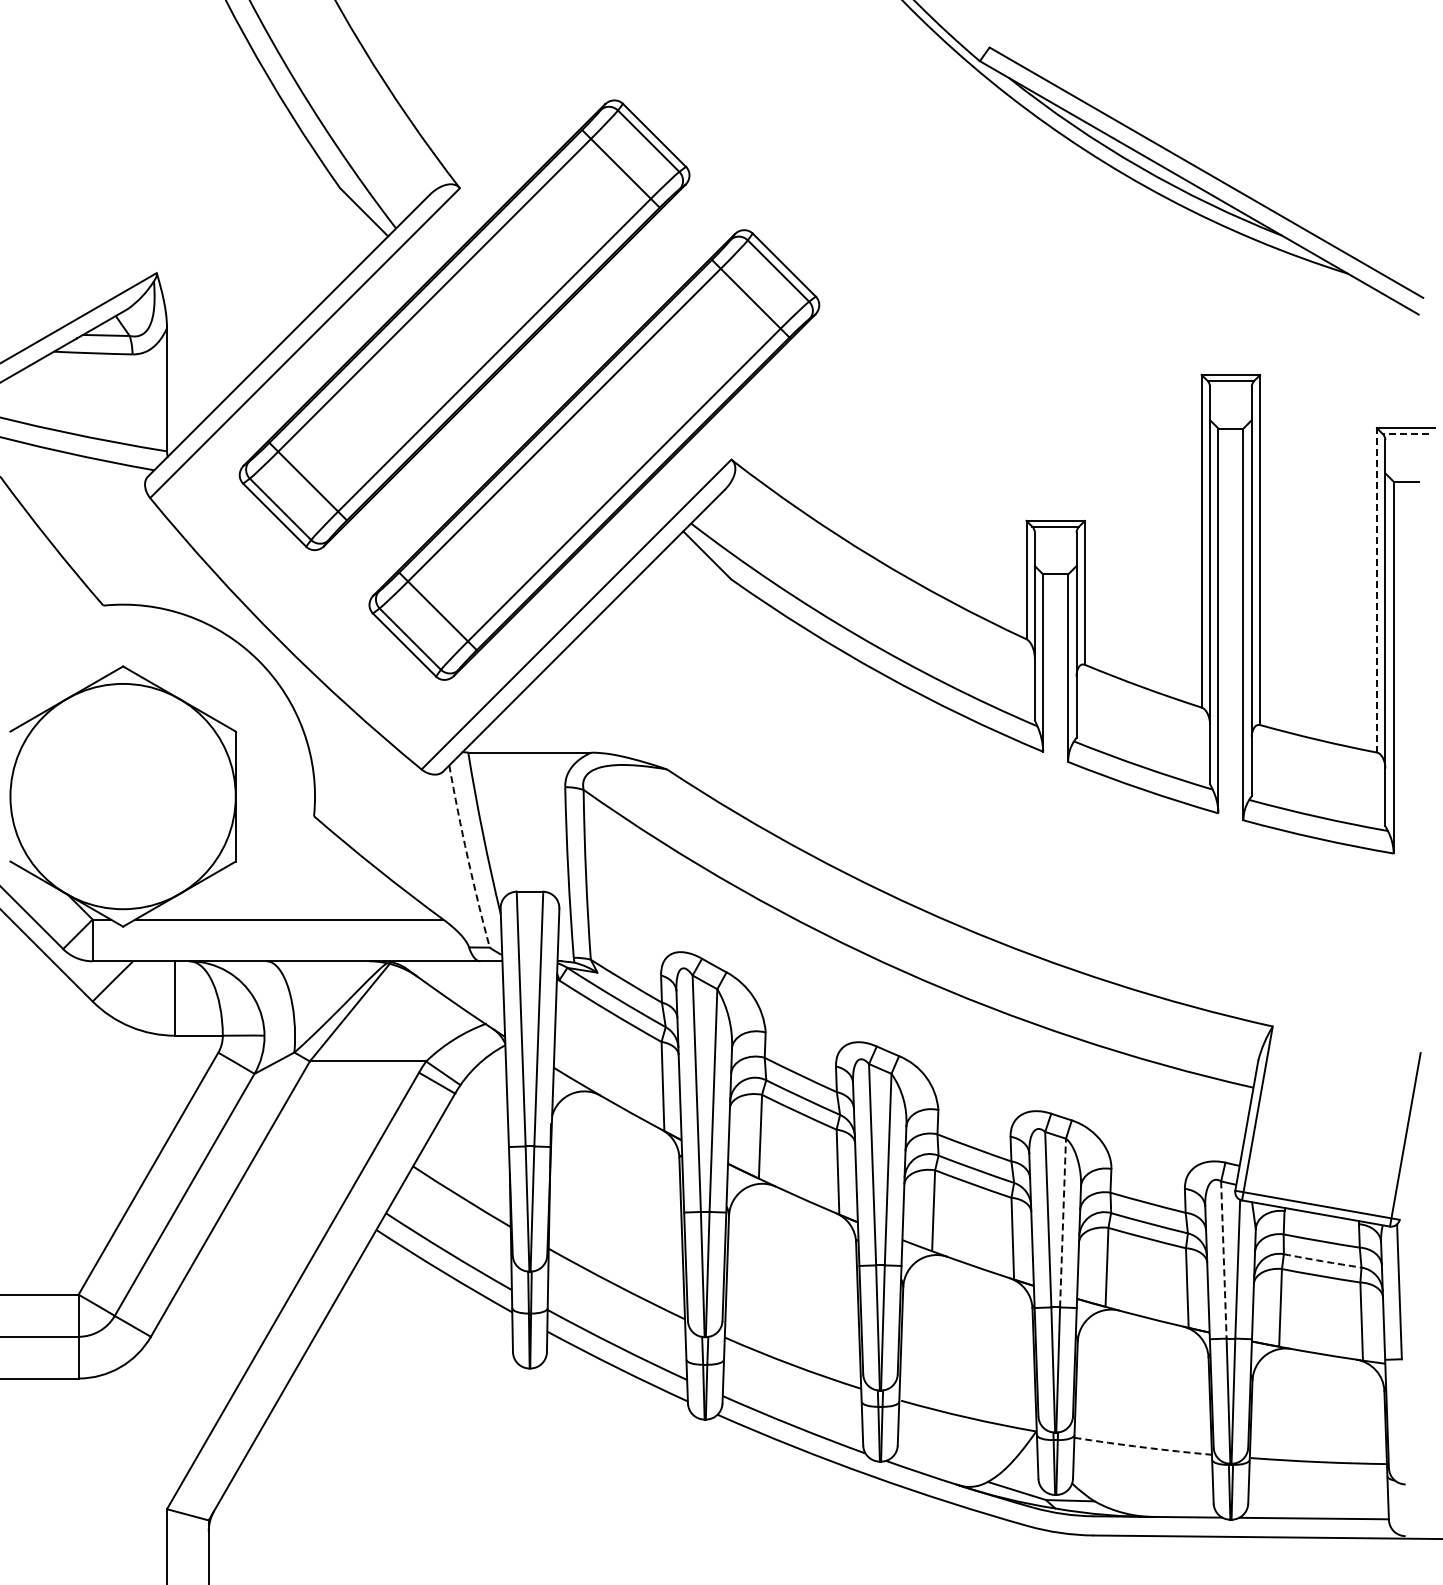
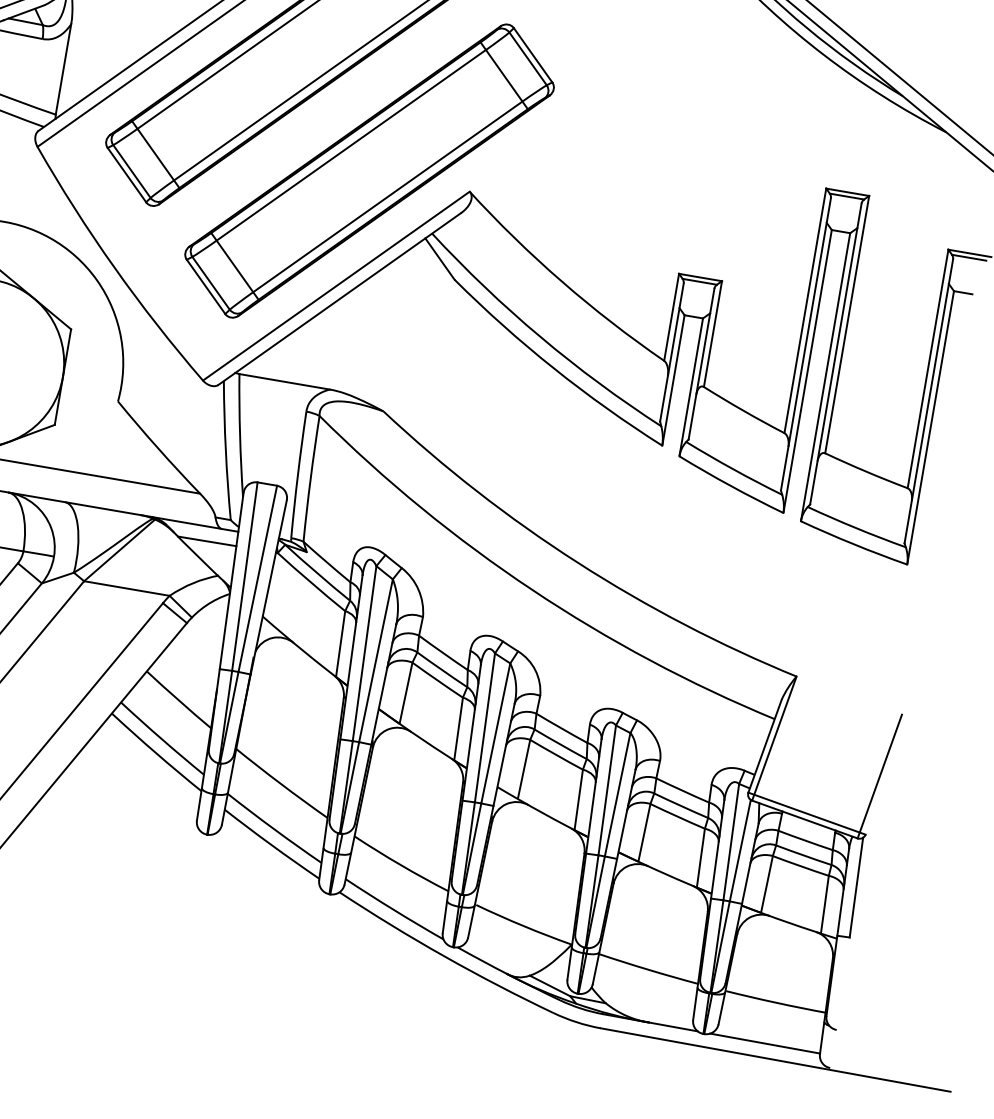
line: (1405, 434) -> (968, 257), dashed -> solid
line: (1376, 589) -> (927, 368), dashed -> solid
arc: (467, 856) -> (225, 450), dashed -> solid
line: (463, 980) -> (207, 541), added
line: (1063, 1222) -> (618, 794), dashed -> solid
line: (1223, 1260) -> (730, 842), dashed -> solid
arc: (1322, 1261) -> (803, 855), dashed -> solid
arc: (1143, 1447) -> (648, 969), dashed -> solid

